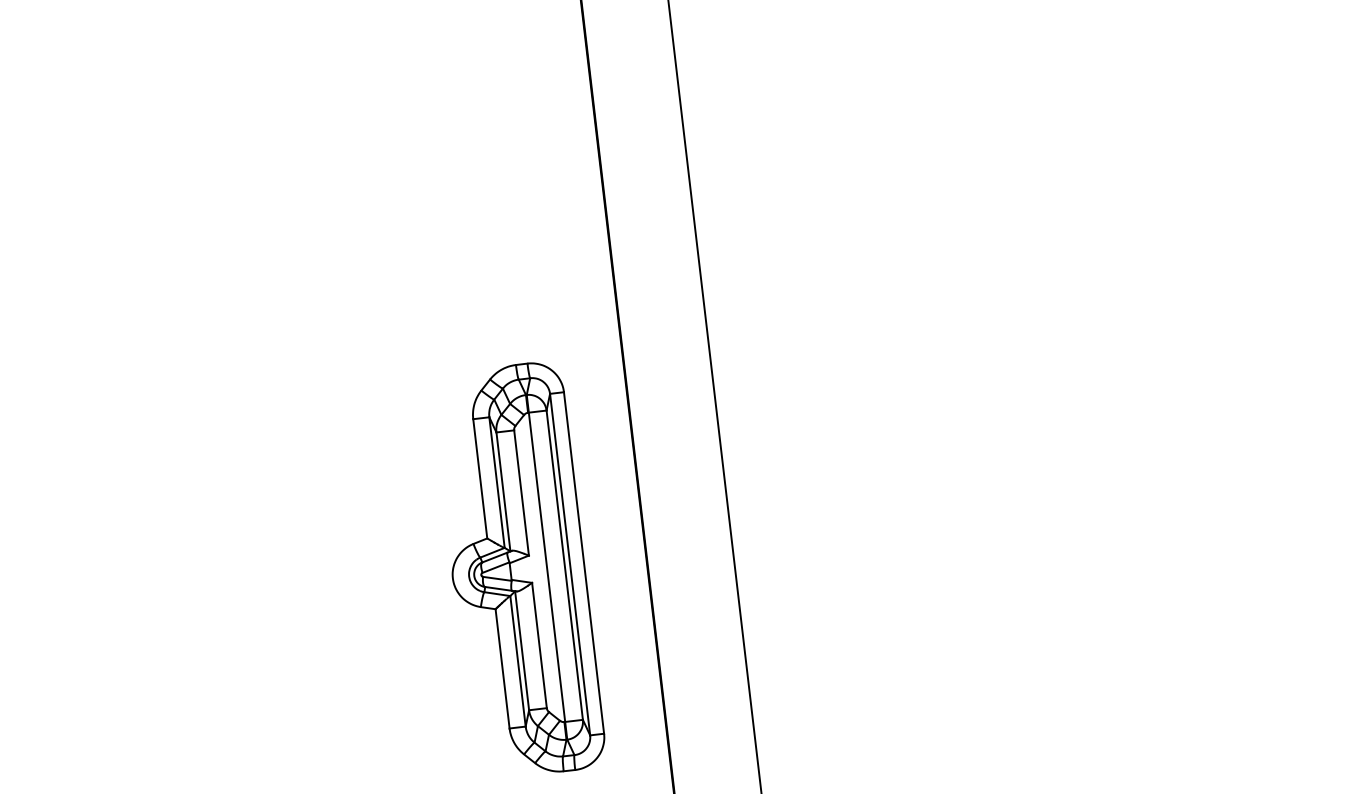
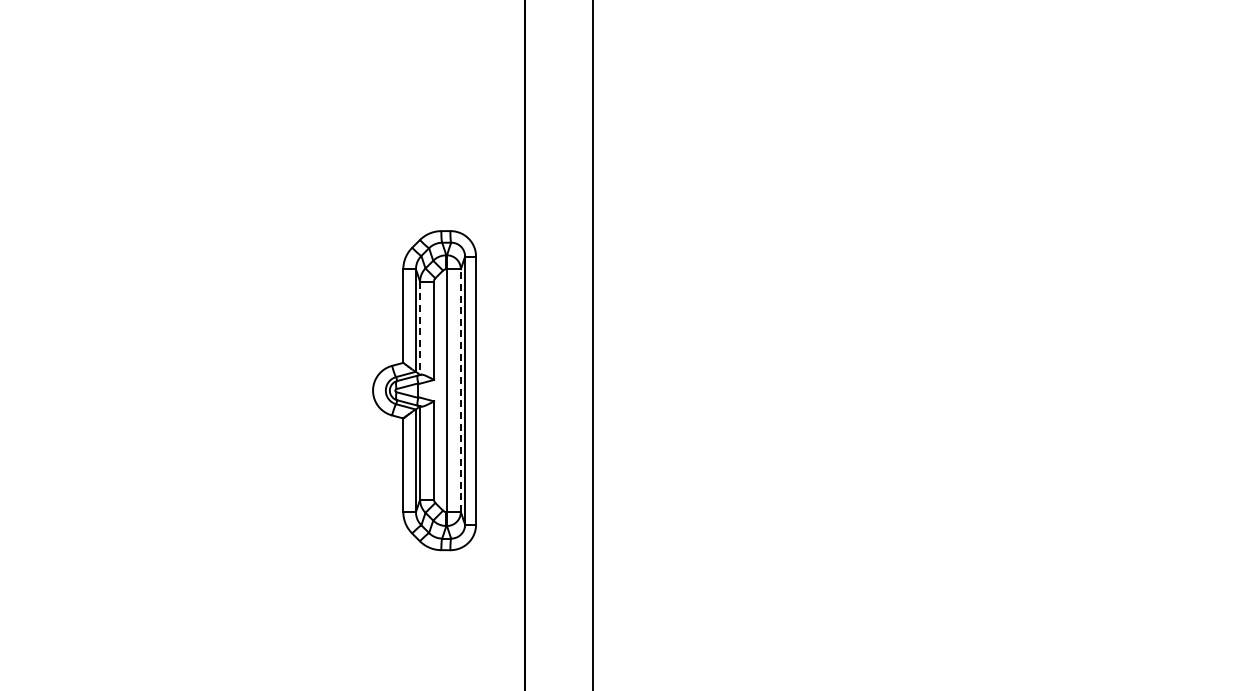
line: (503, 492) -> (420, 328), solid -> dashed
line: (564, 565) -> (460, 390), solid -> dashed

